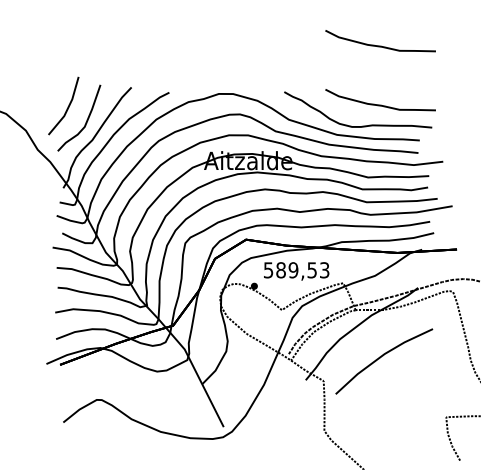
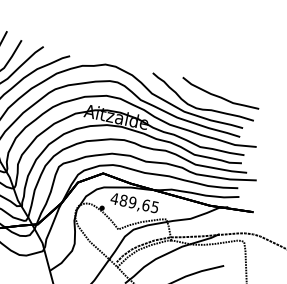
curve: (380, 45) -> (229, 53), removed
text: (296, 270) -> (134, 203), 589,53 -> 489,65

